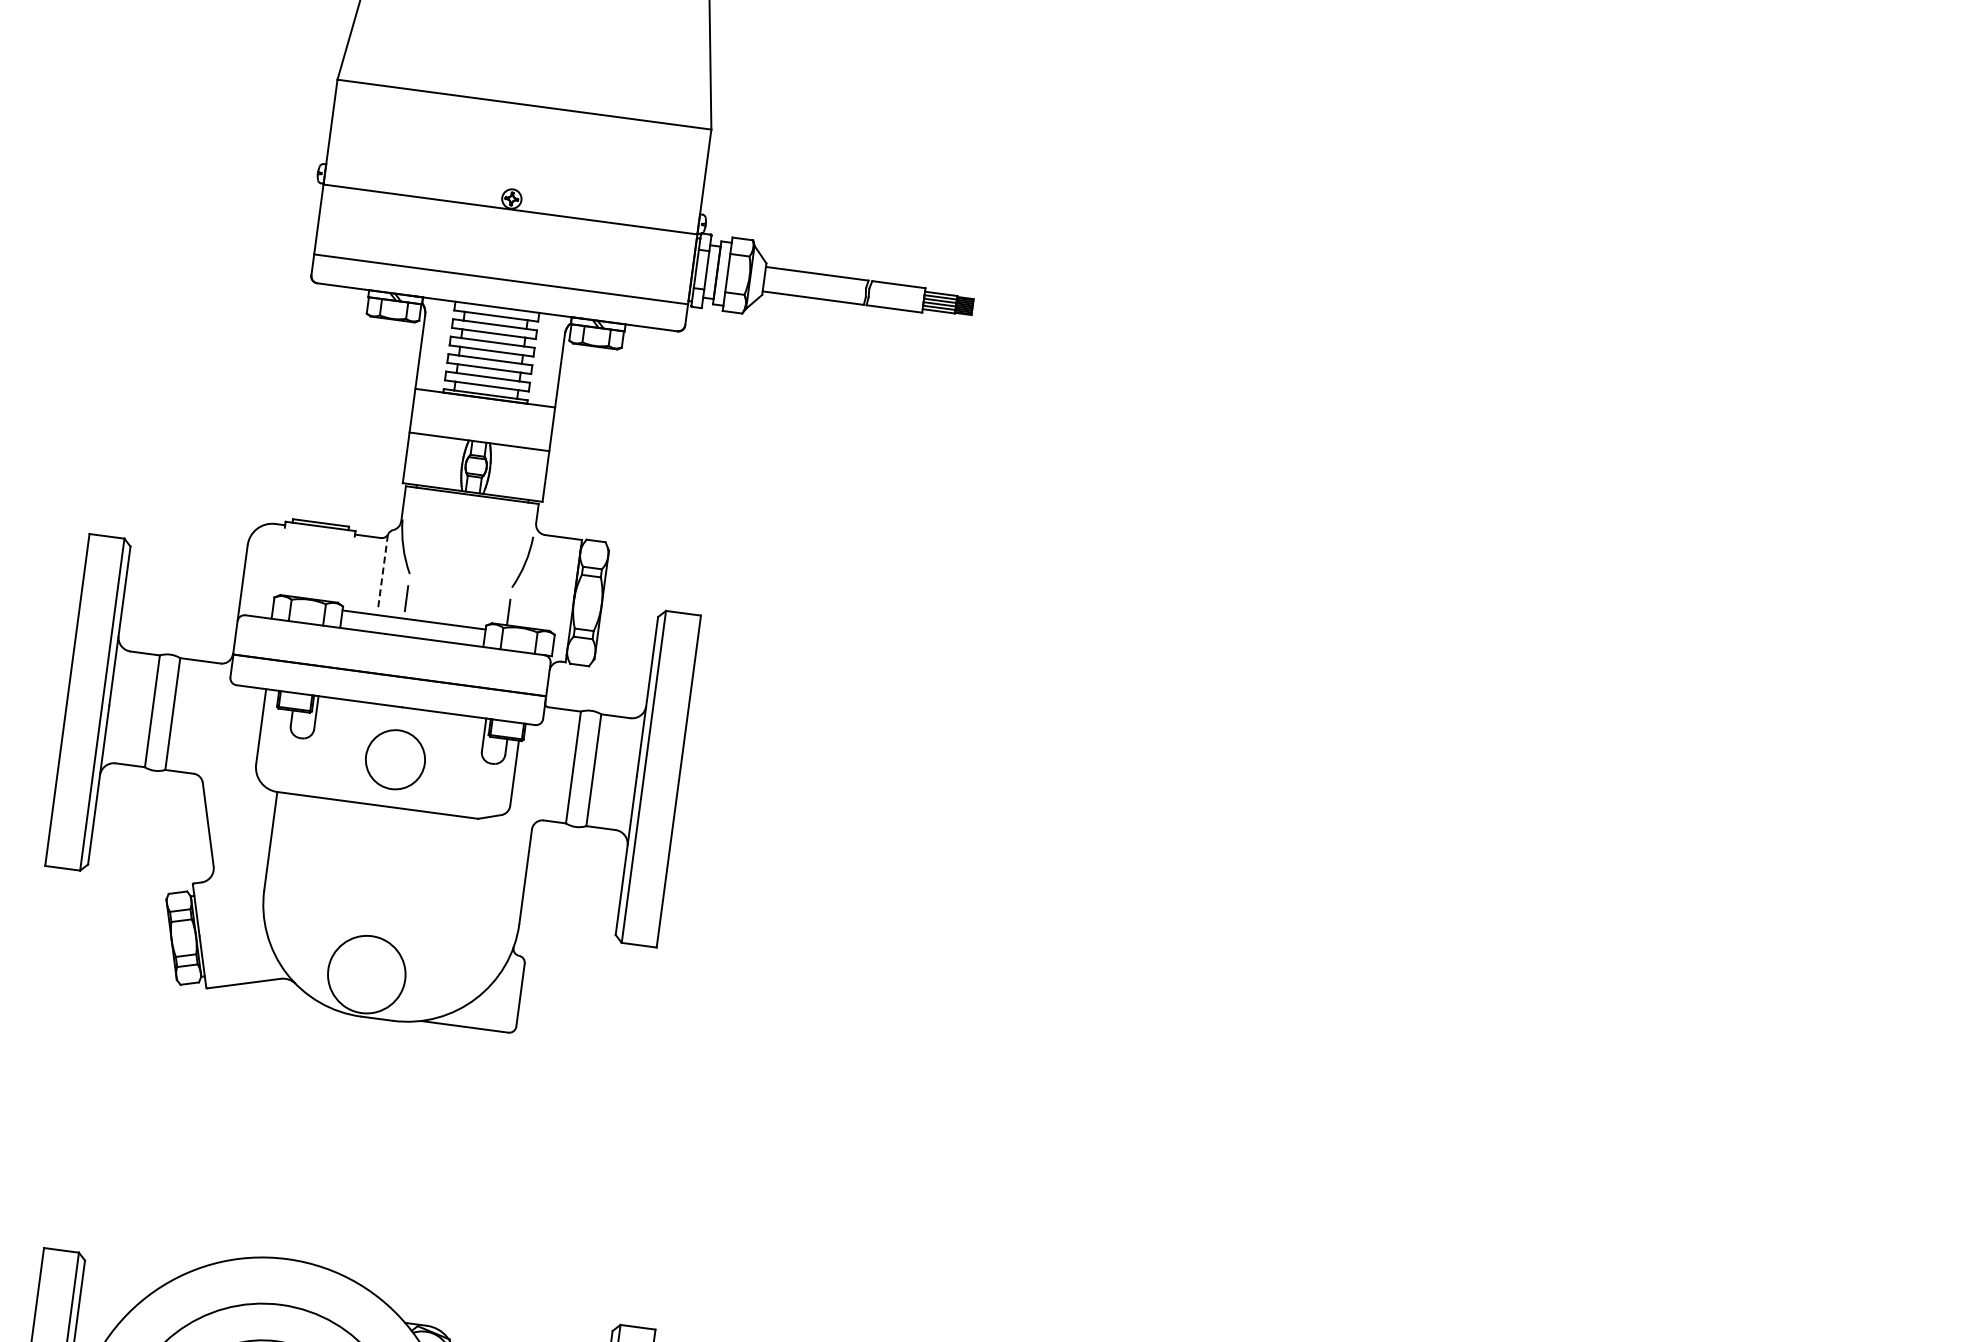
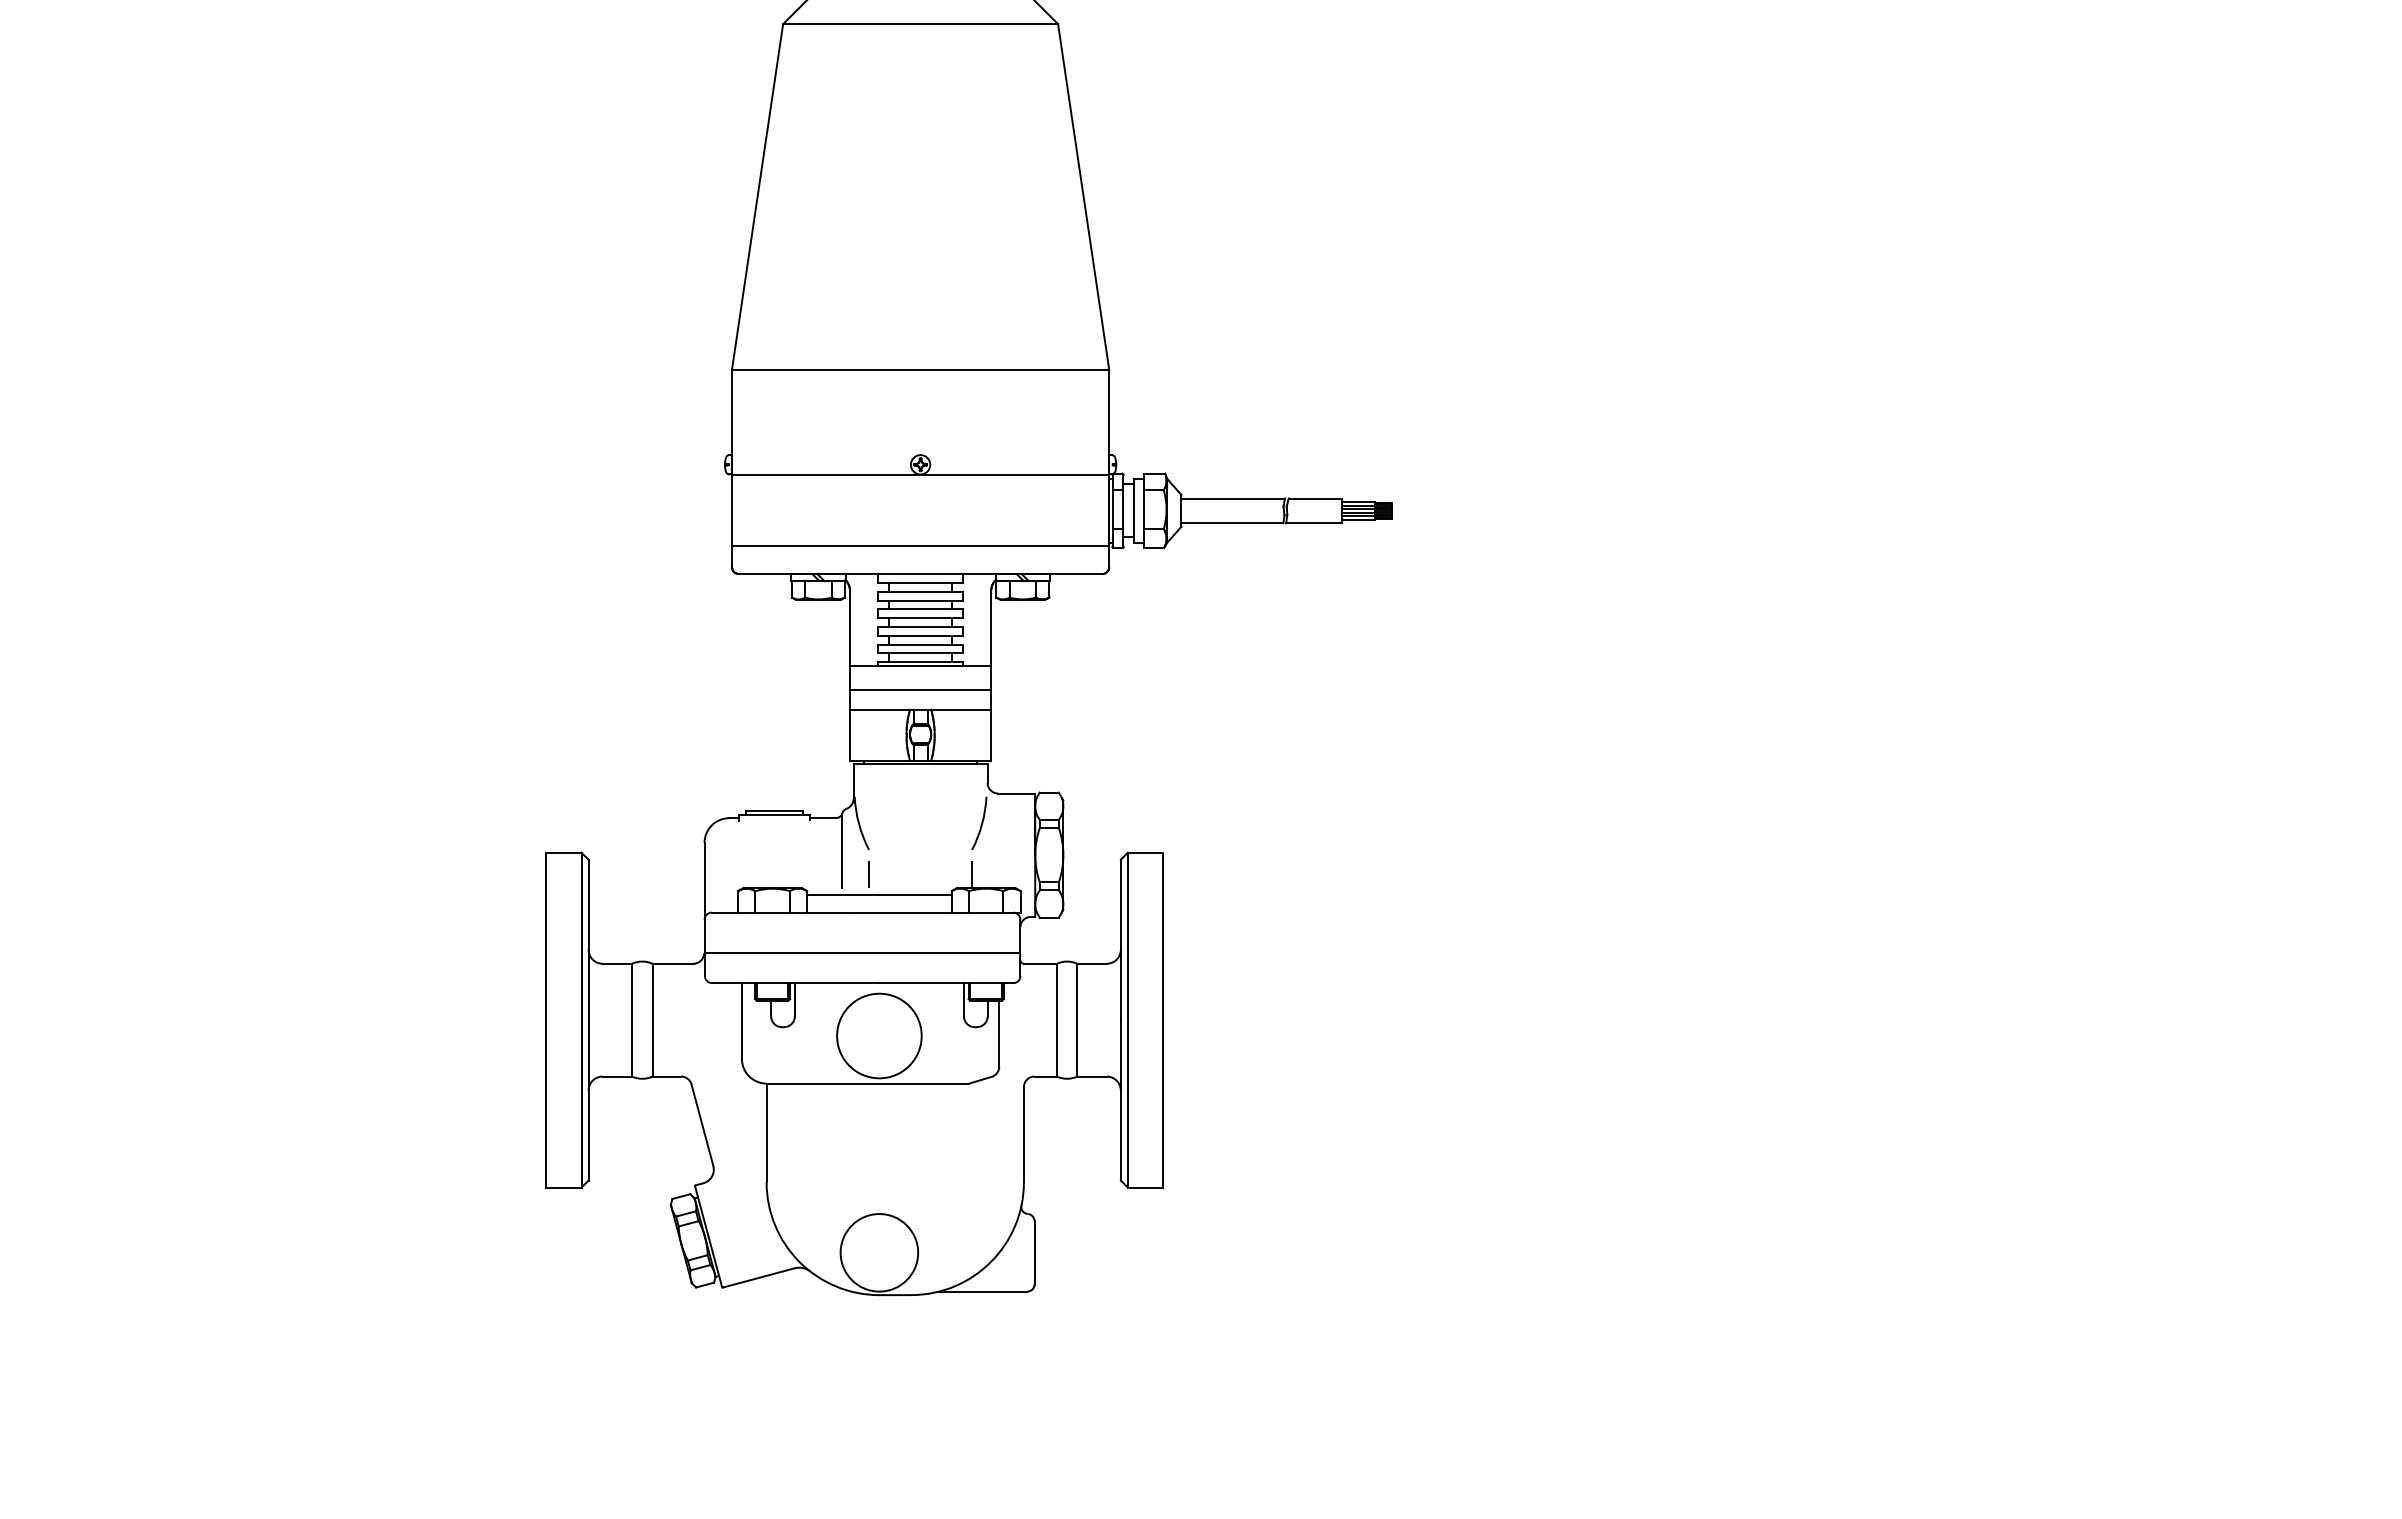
line: (481, 422) -> (920, 690), added
line: (383, 570) -> (842, 850), dashed -> solid
circle: (395, 759) -> (879, 1035), size x1.43

